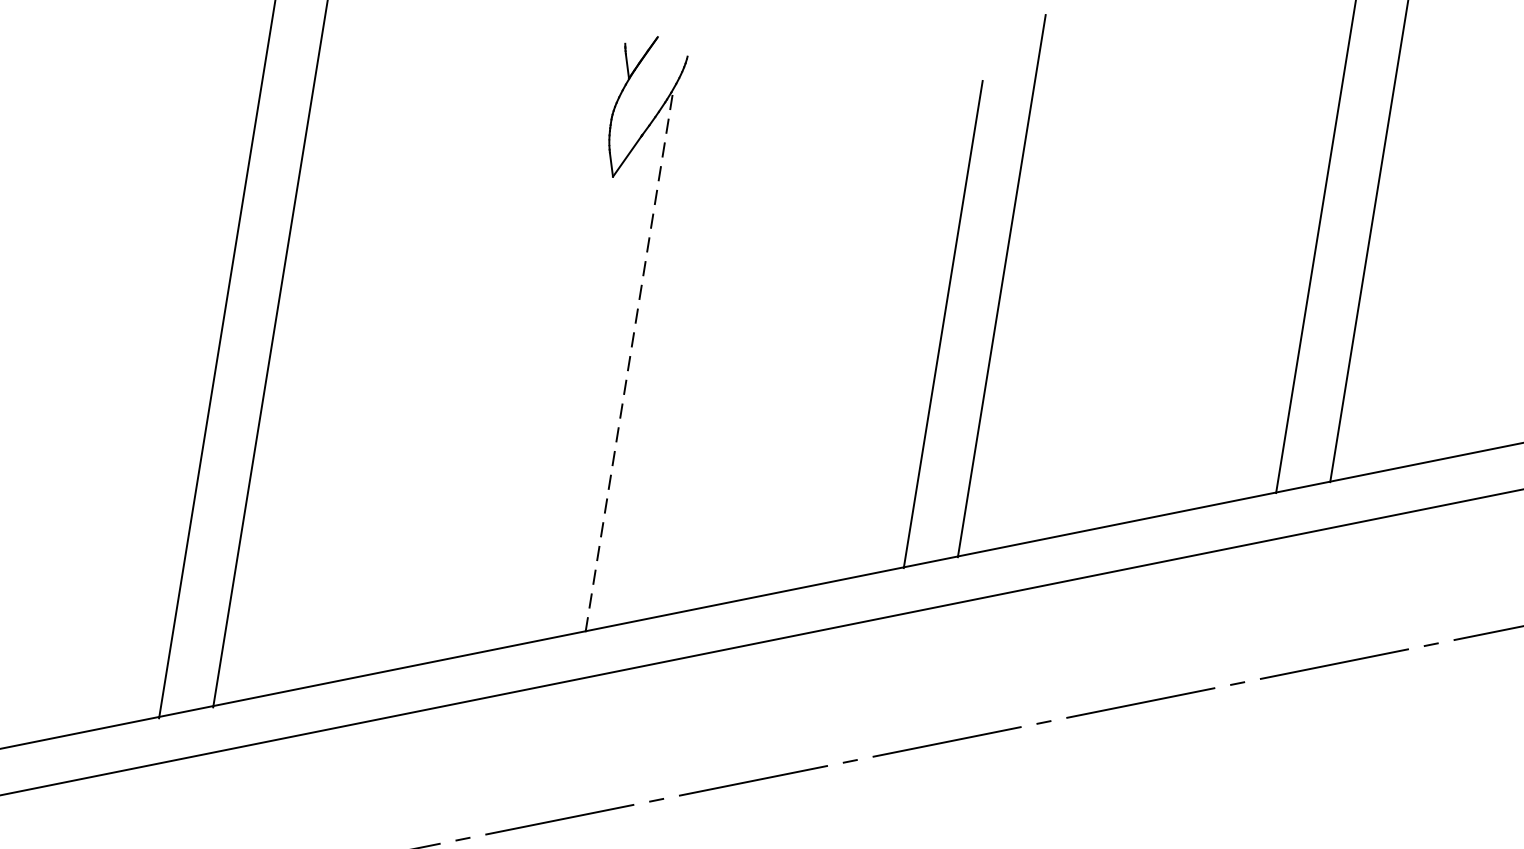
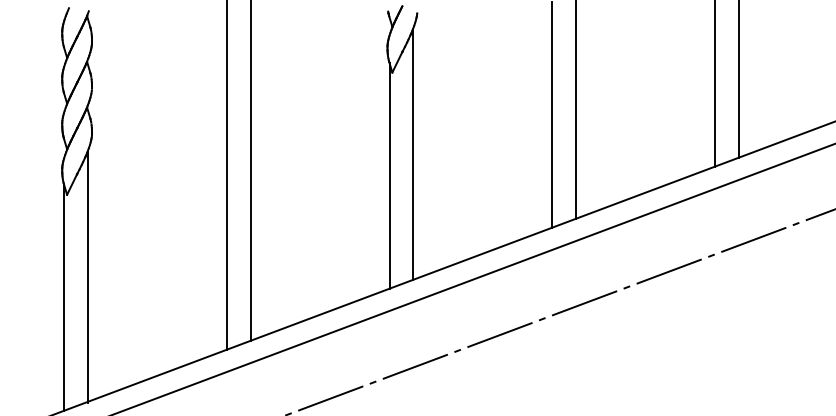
line: (629, 360) -> (413, 154), dashed -> solid
line: (570, 399) -> (389, 176), added

